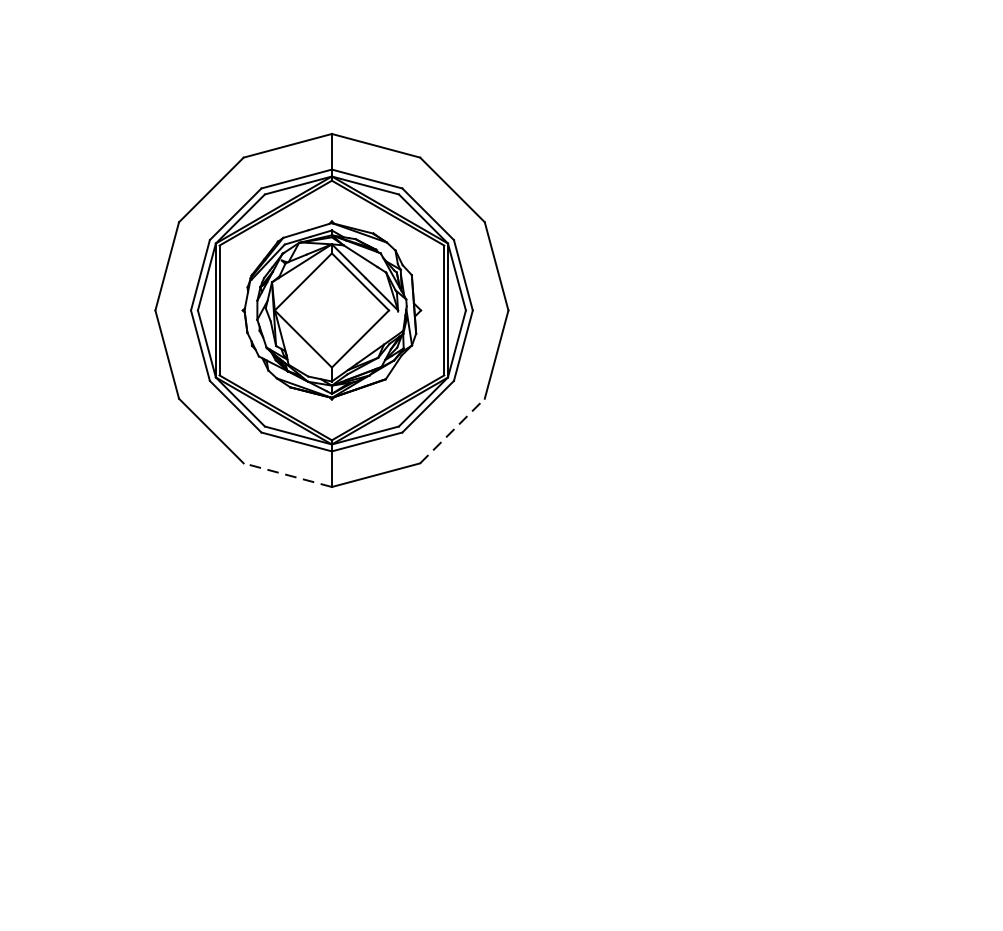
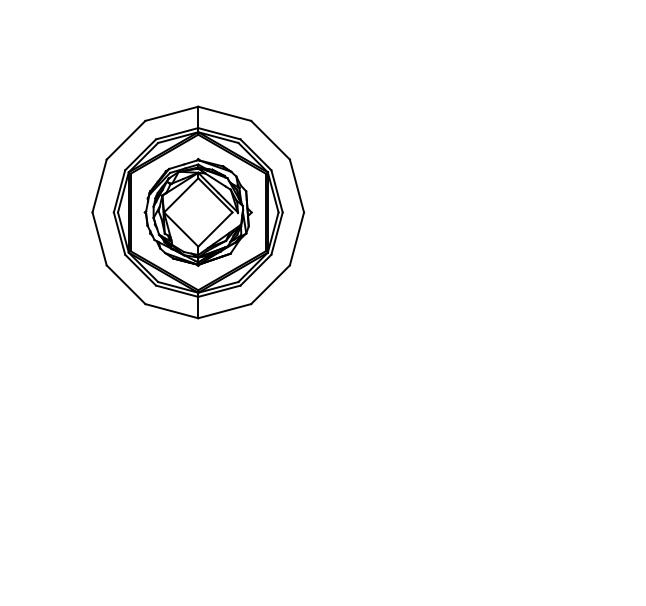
line: (452, 430) -> (270, 284), dashed -> solid
line: (287, 475) -> (171, 311), dashed -> solid

